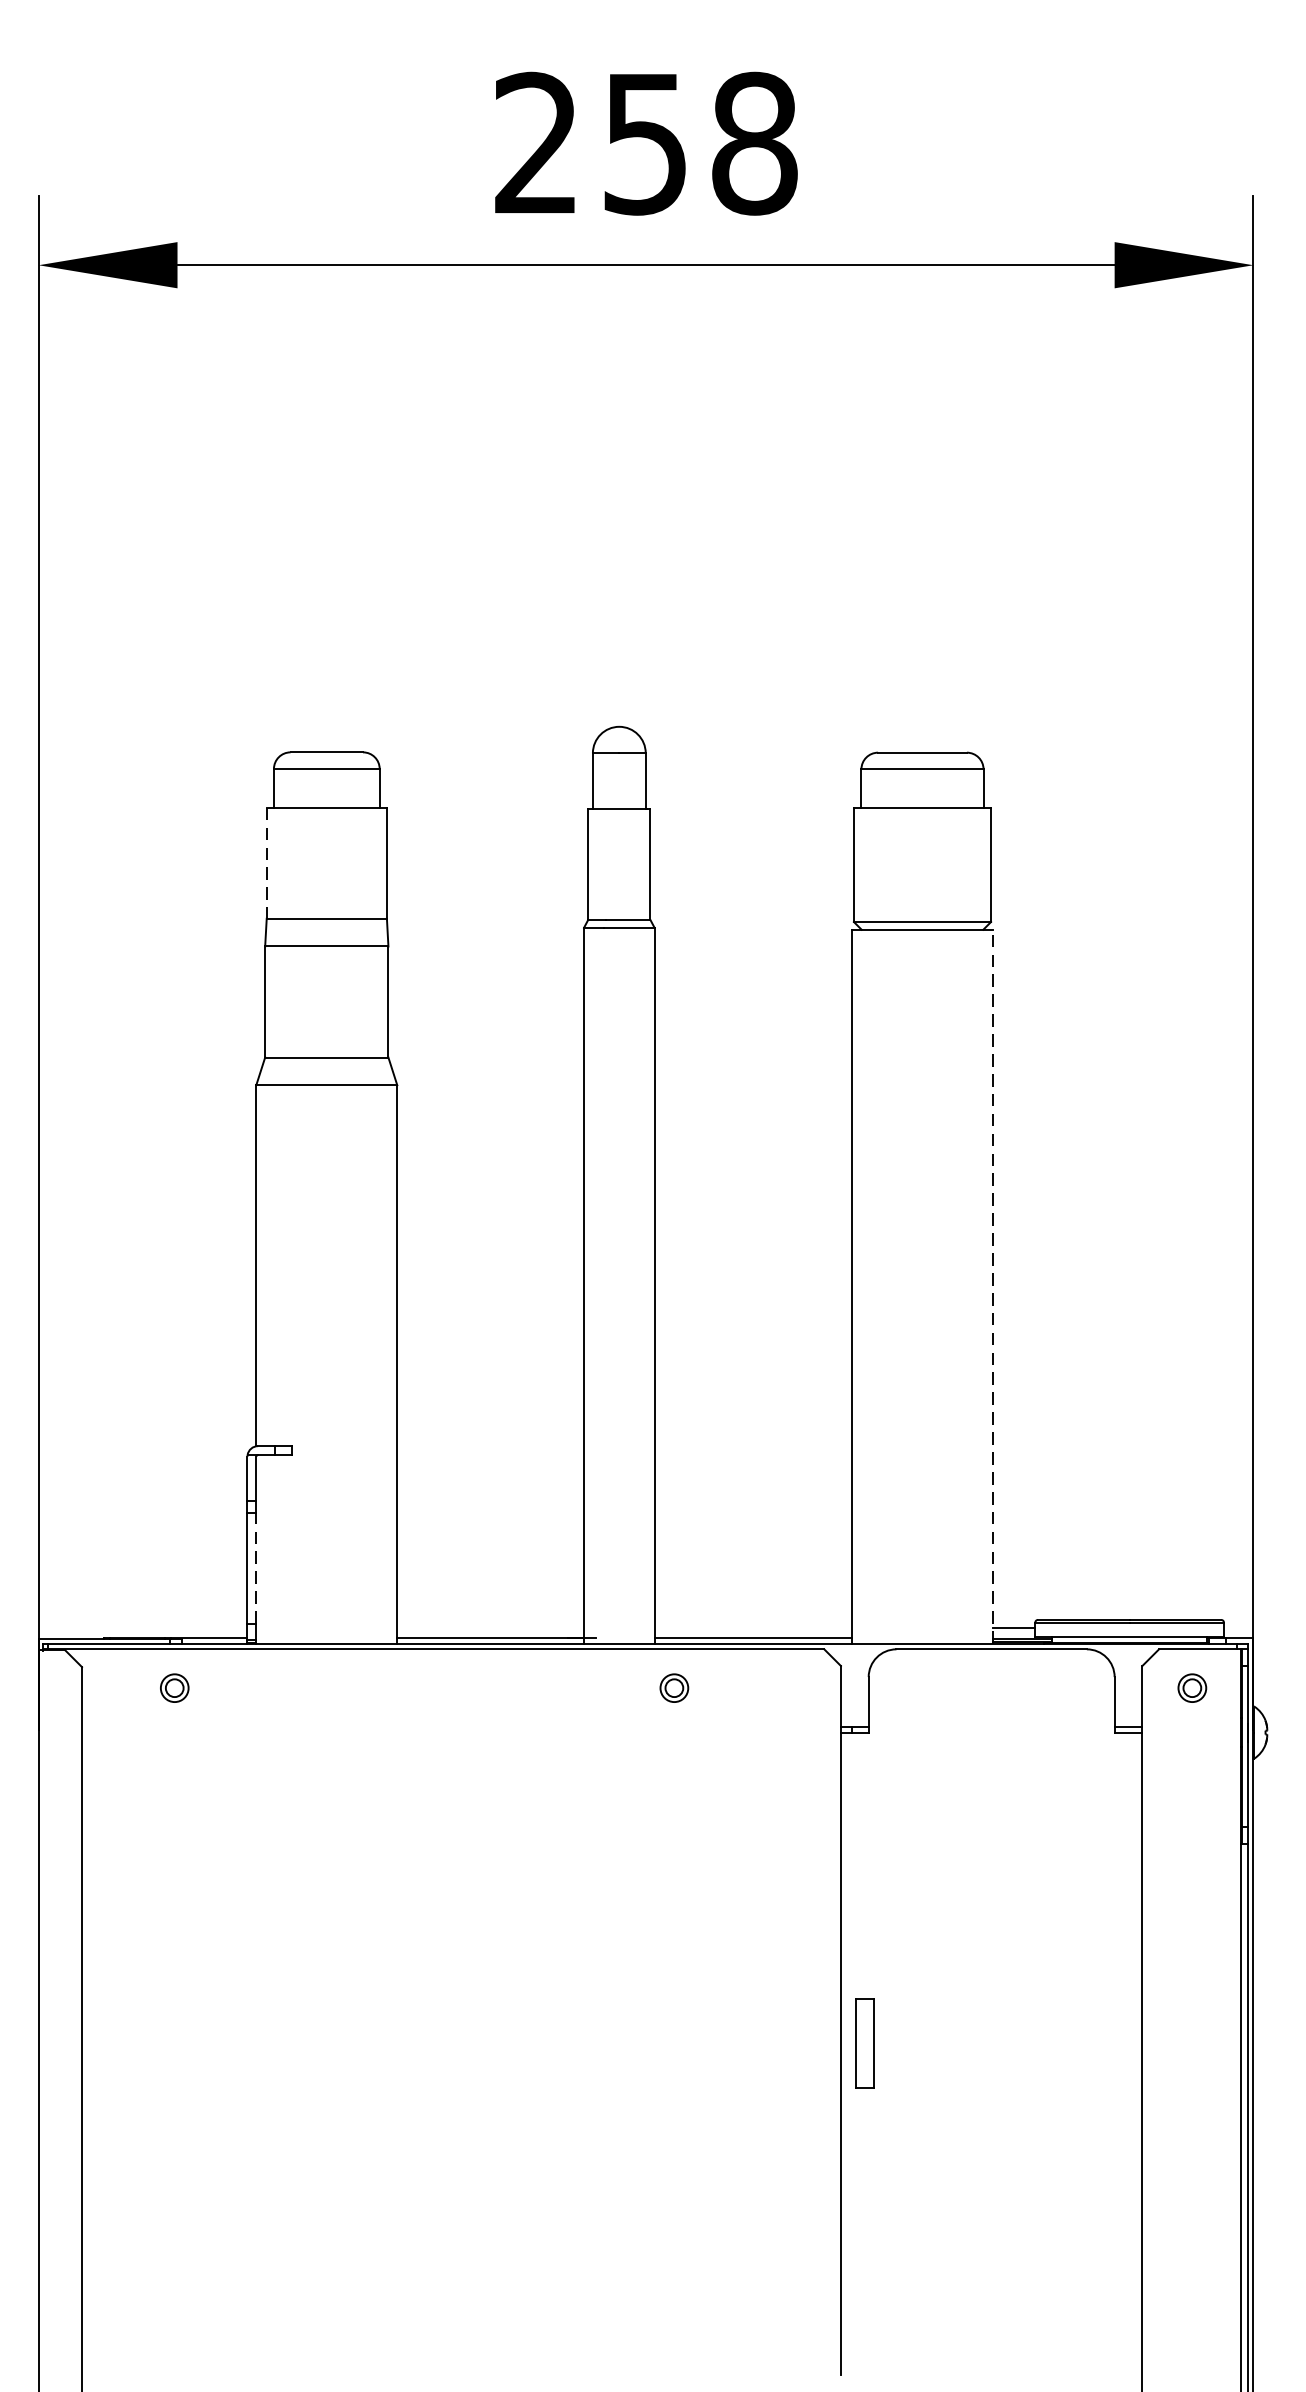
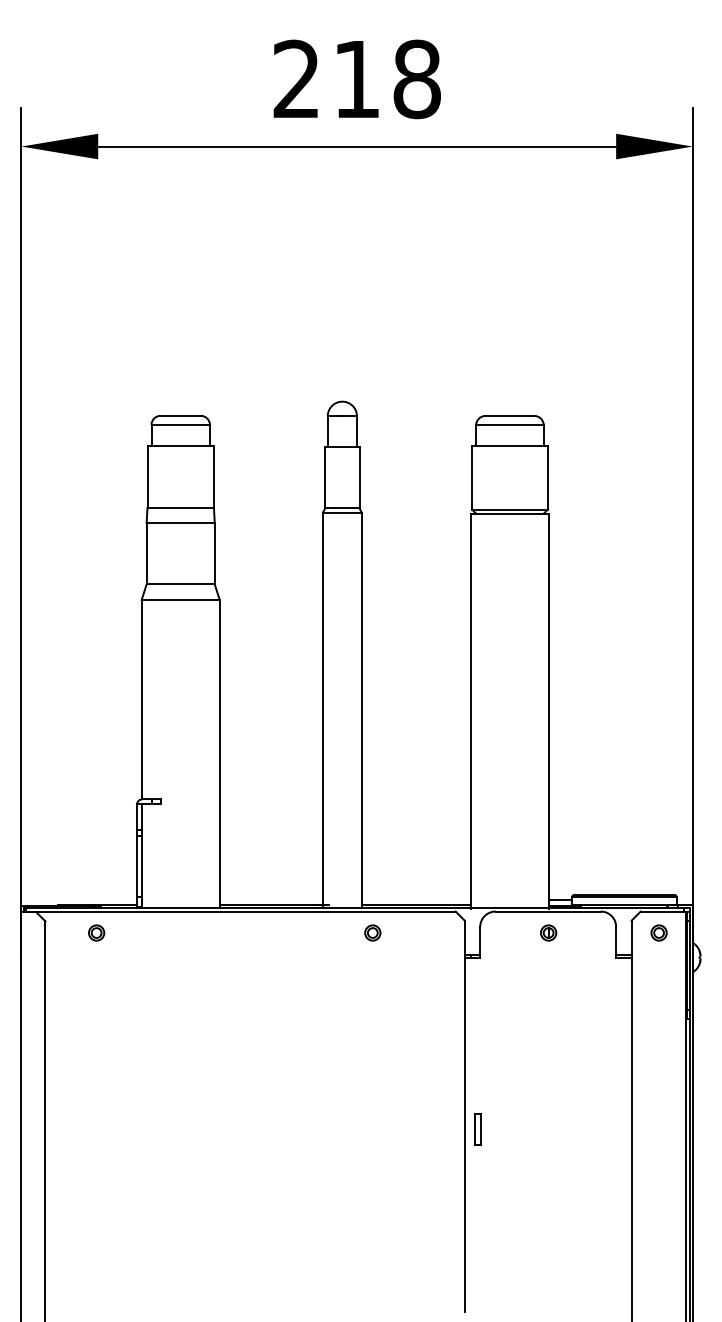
text: (644, 145) -> (356, 80), 258 -> 218
line: (266, 863) -> (147, 477), dashed -> solid
line: (992, 1285) -> (548, 710), dashed -> solid
line: (255, 1567) -> (141, 866), dashed -> solid
part: (992, 1687) -> (548, 932), added
part: (863, 2043) -> (477, 1129), size x0.62

